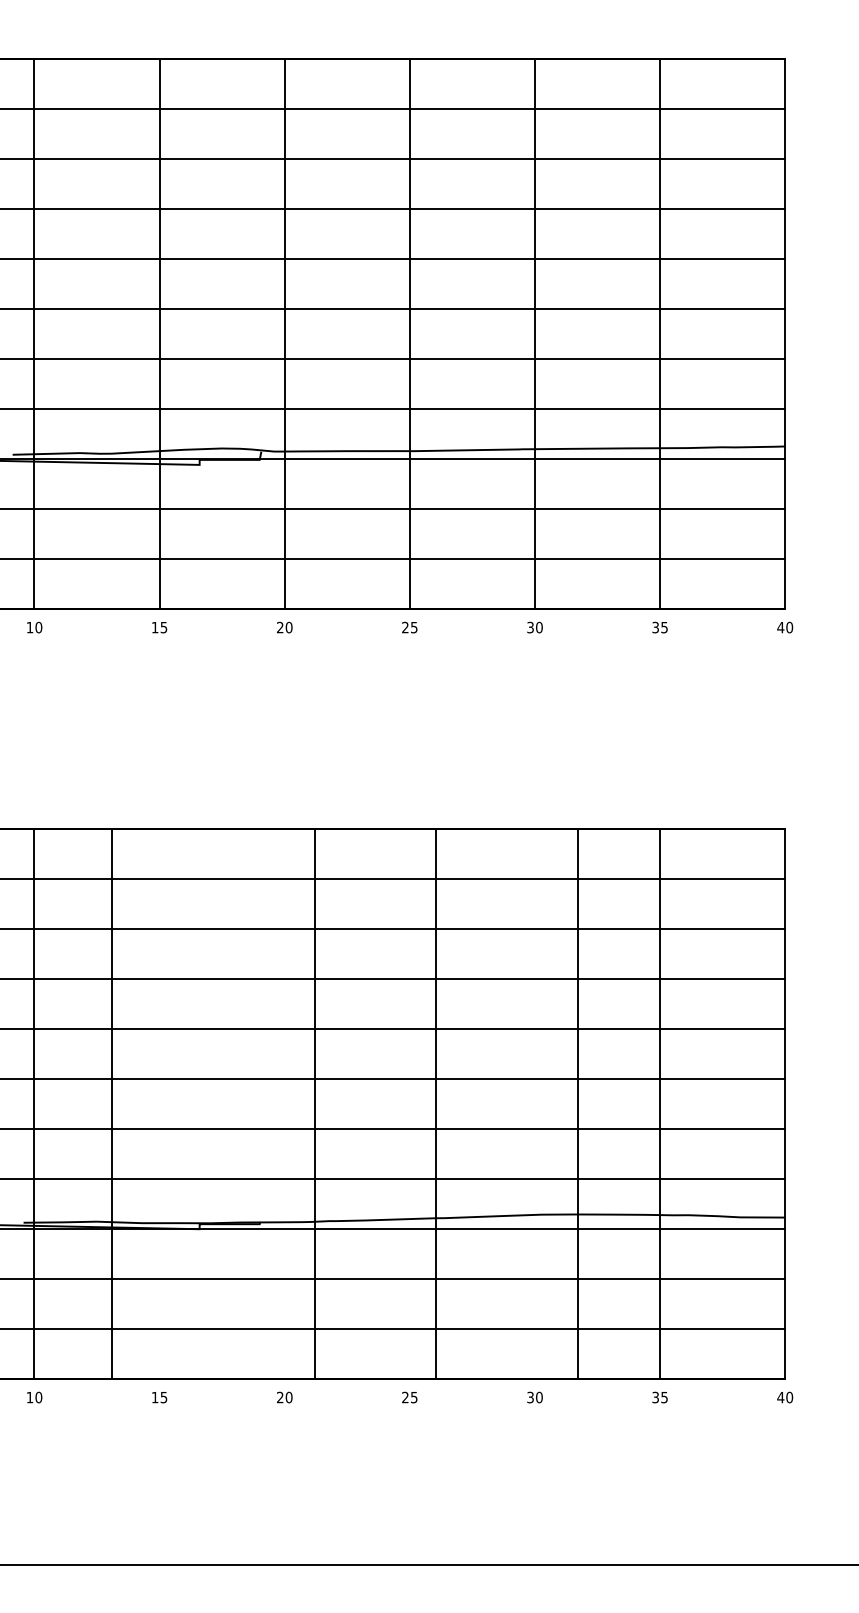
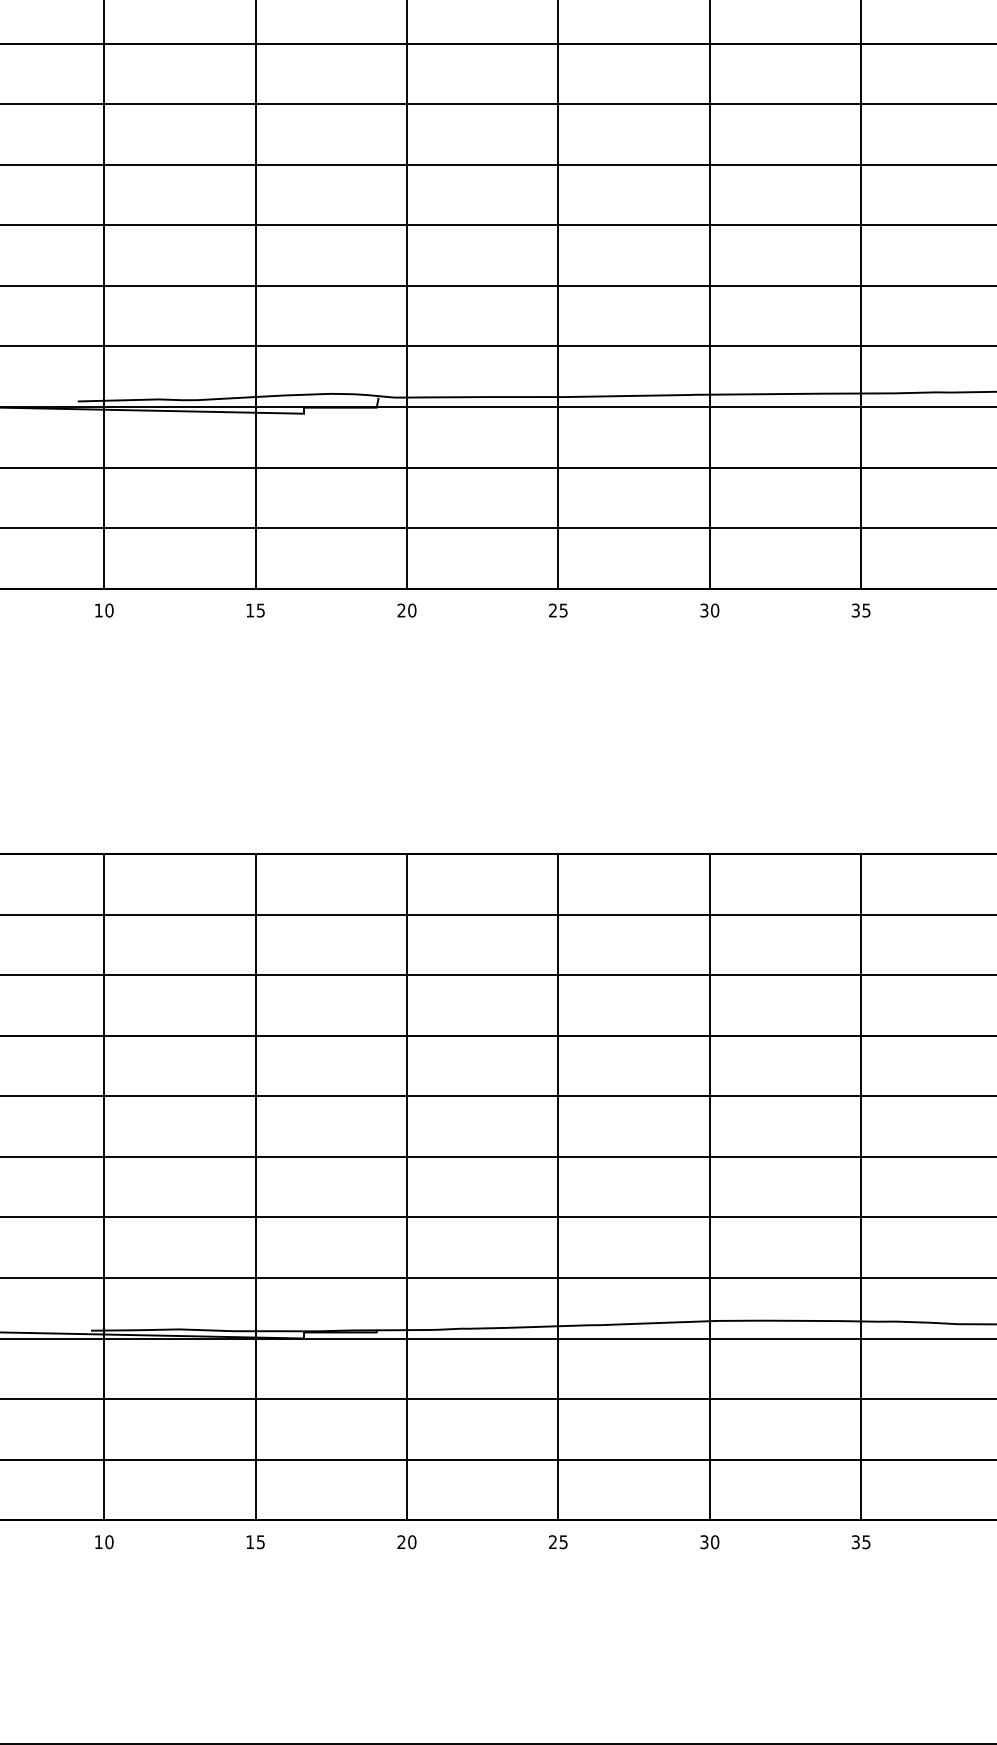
line: (111, 1103) -> (255, 1186), moved
line: (314, 1103) -> (406, 1186), moved
line: (435, 1103) -> (557, 1186), moved
line: (578, 1103) -> (710, 1186), moved

